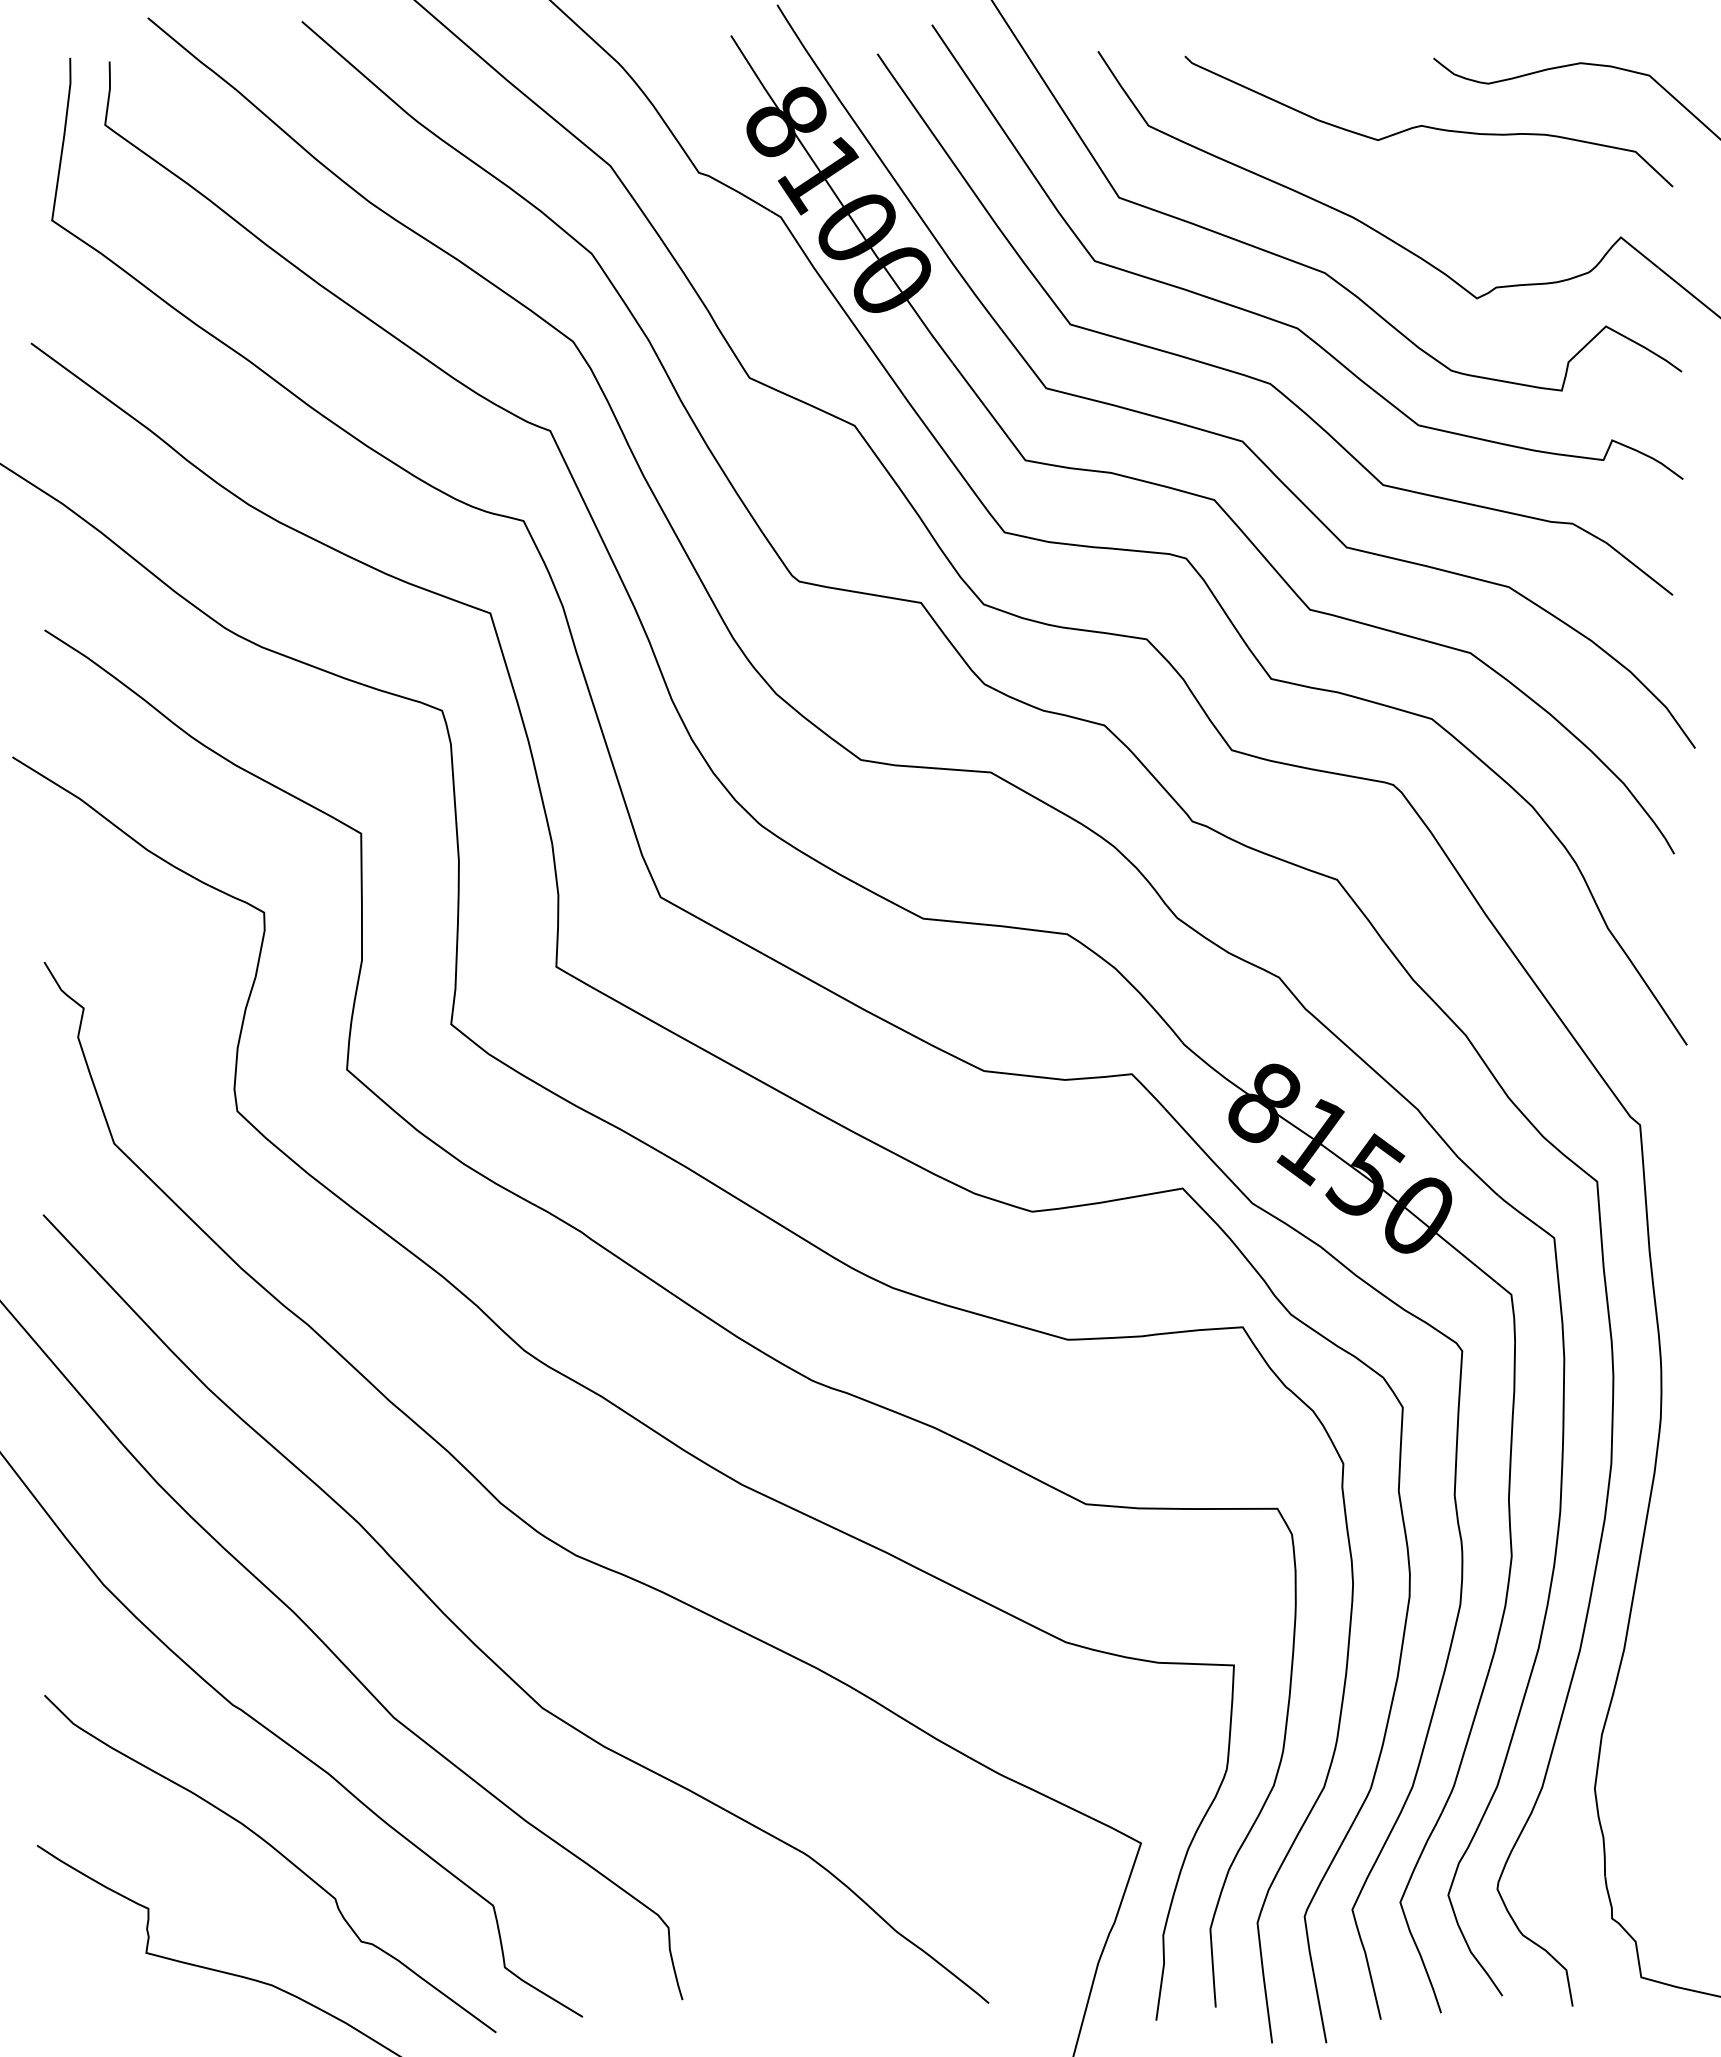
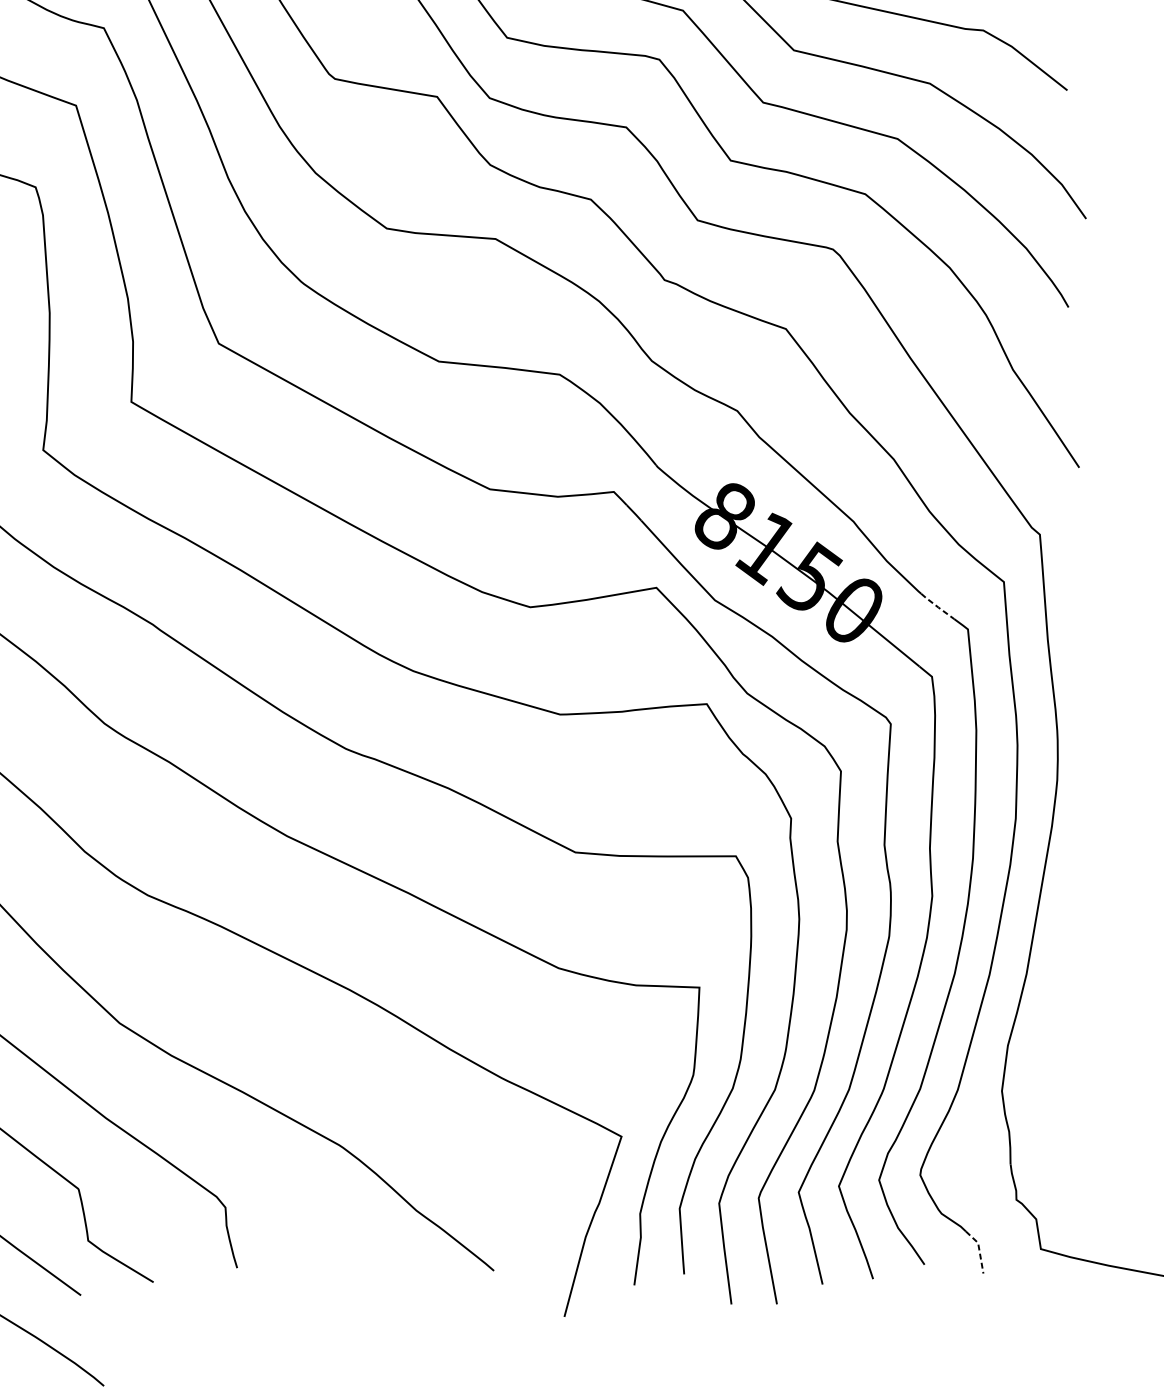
line: (1518, 1211) -> (937, 607), solid -> dashed
line: (1567, 1977) -> (979, 1249), solid -> dashed

